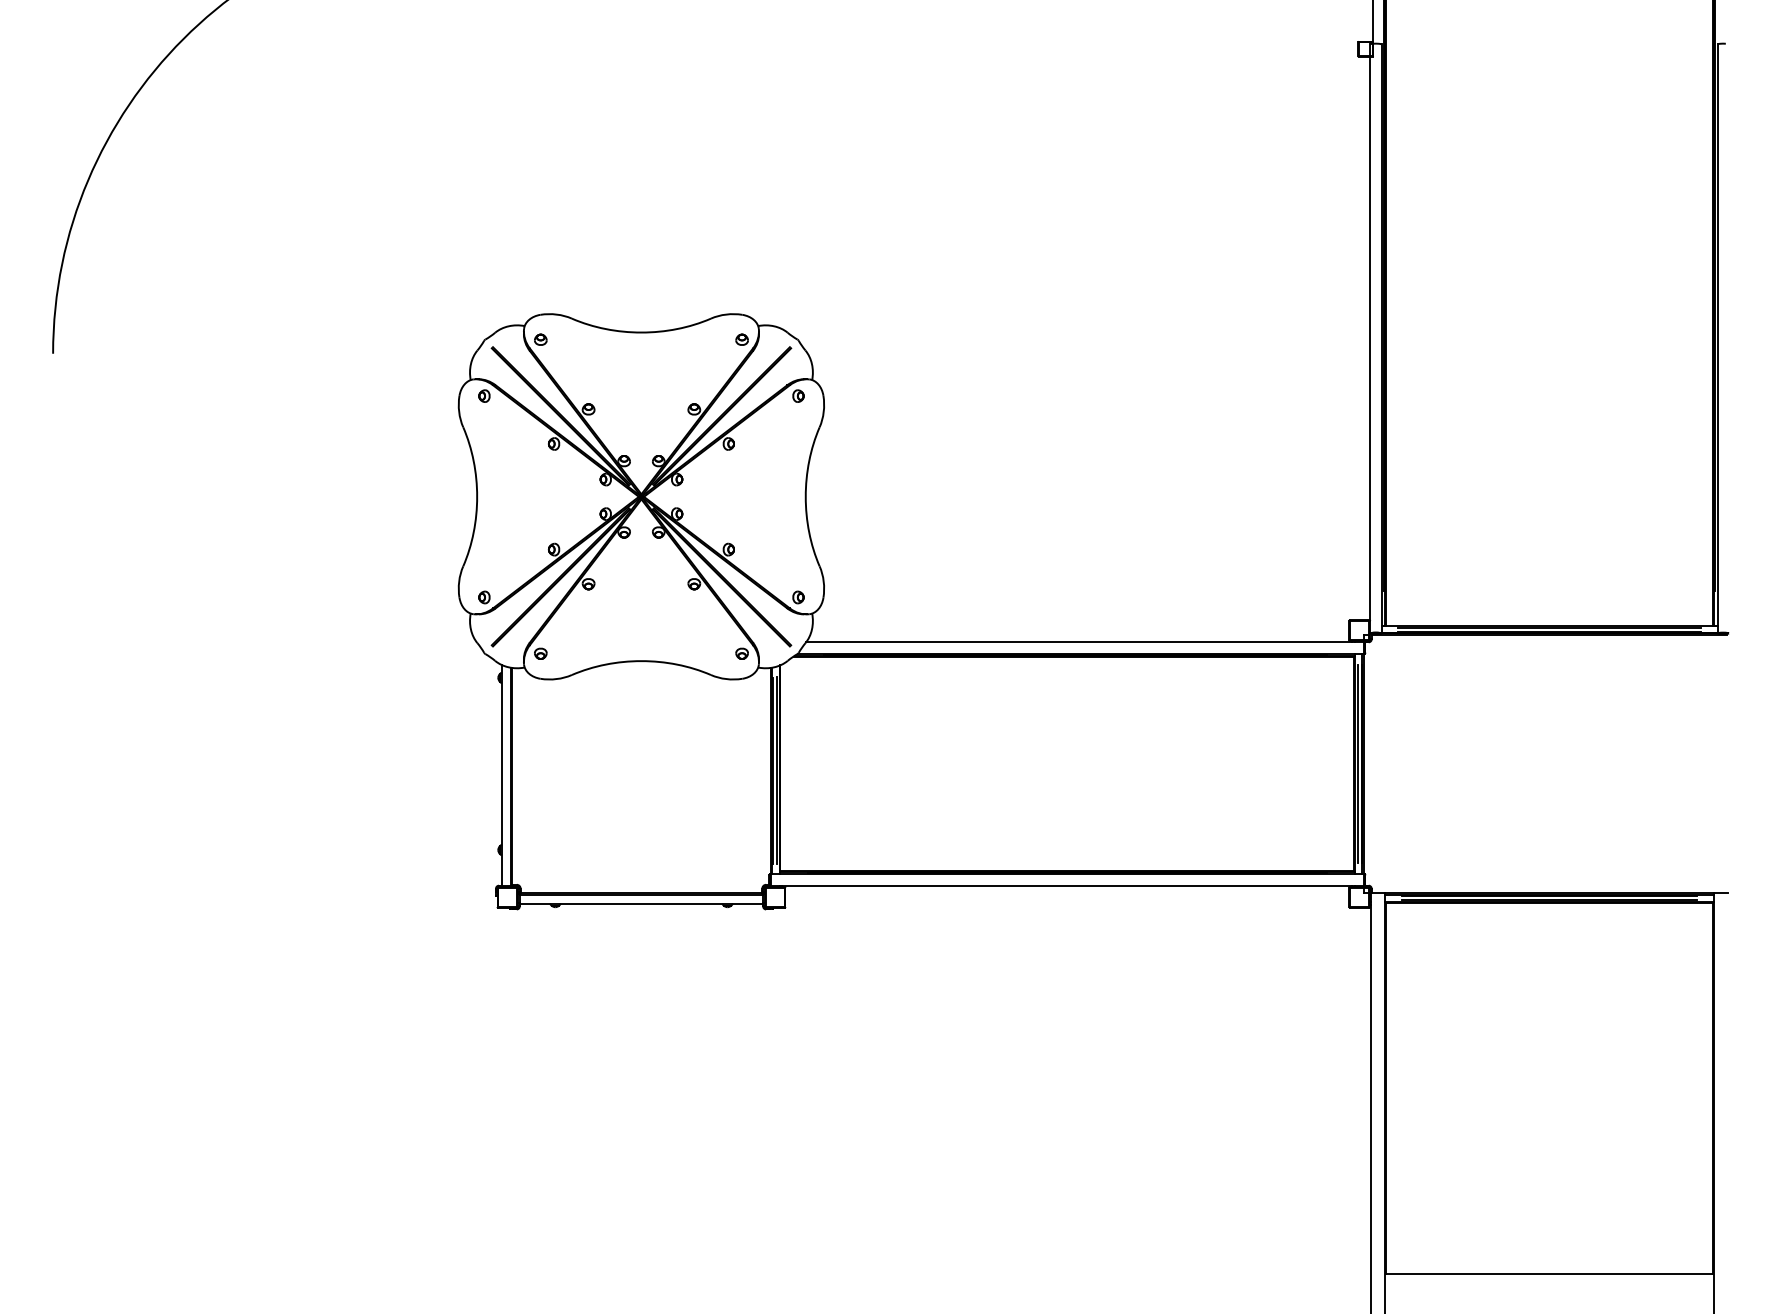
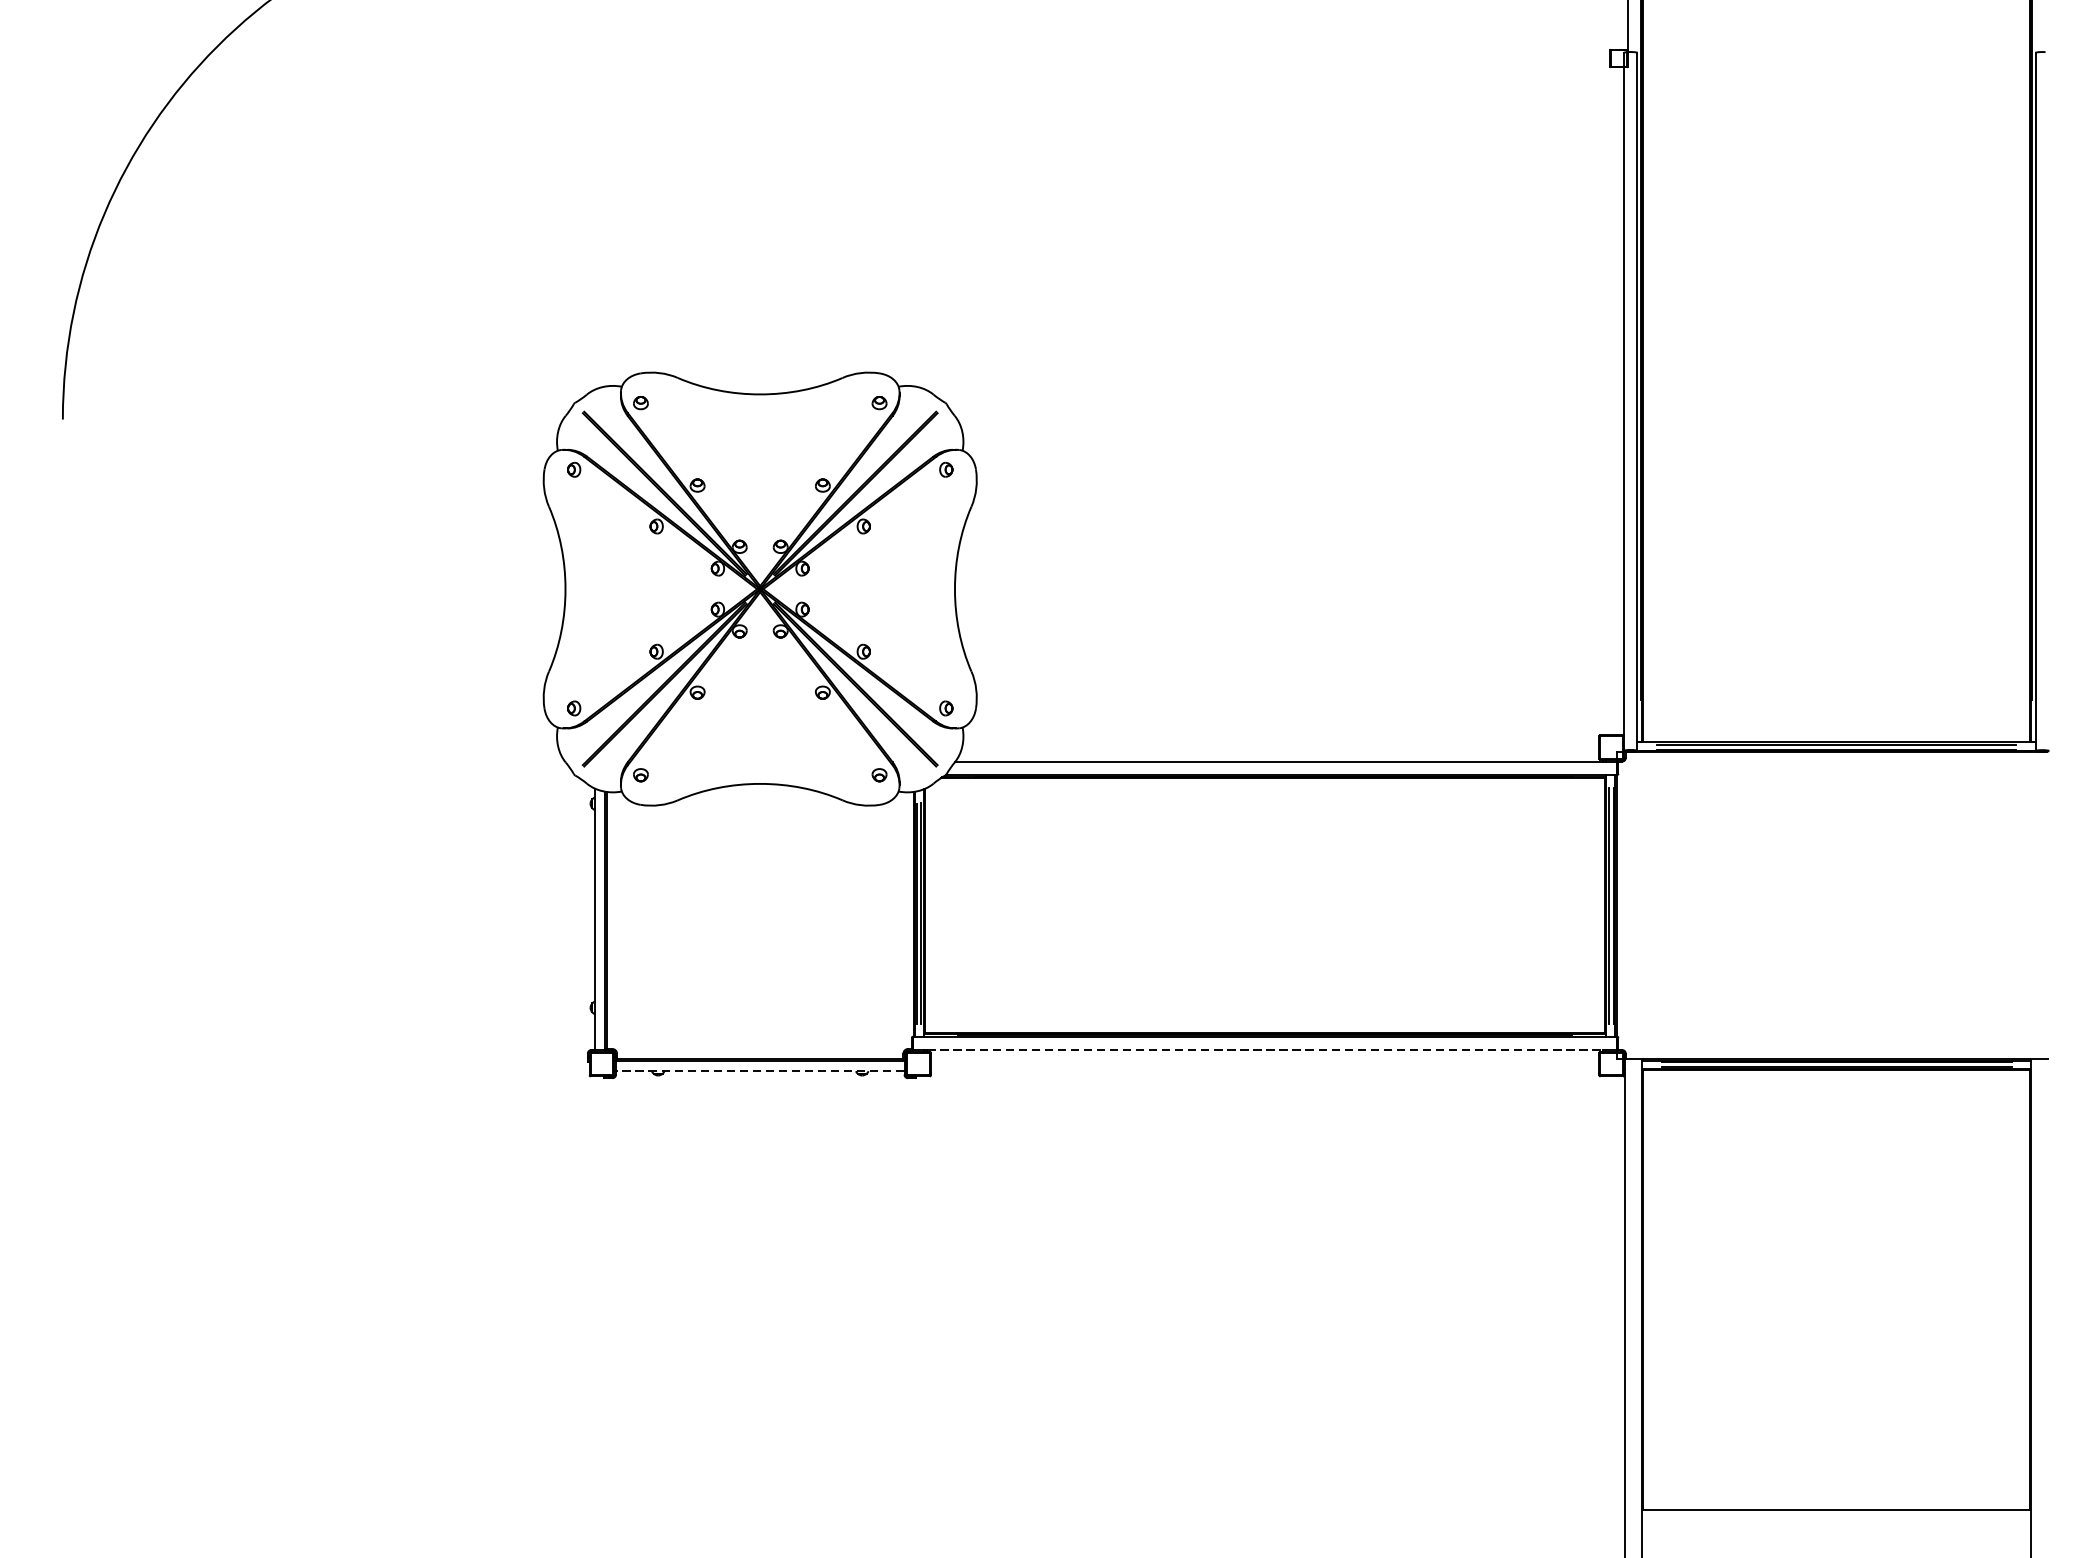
line: (1067, 885) -> (1265, 1049), solid -> dashed
line: (641, 903) -> (760, 1071), solid -> dashed

